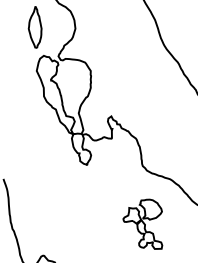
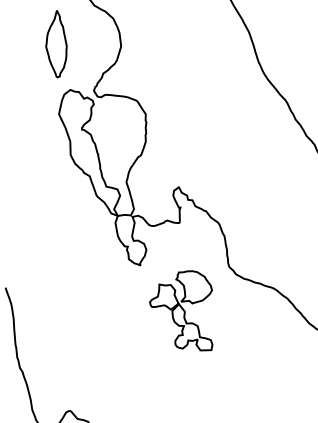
part: (142, 223) -> (180, 309), moved

